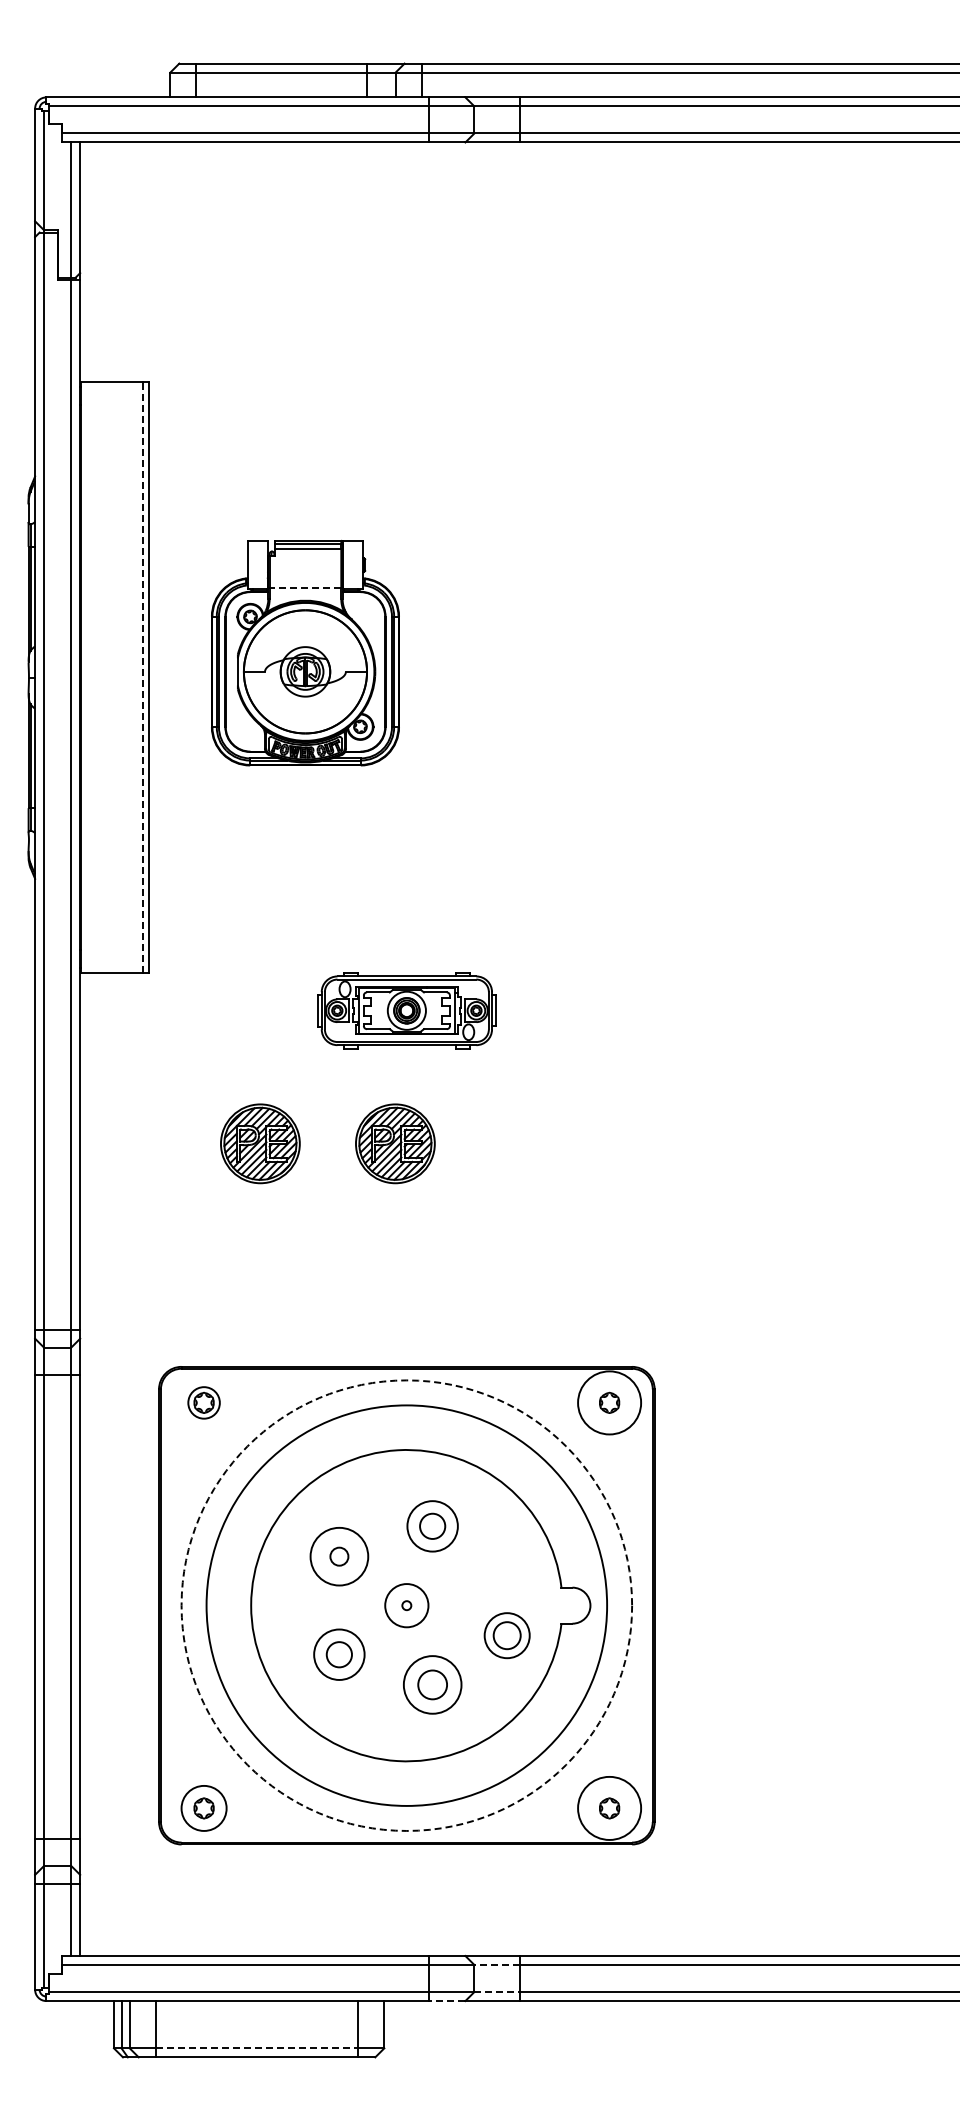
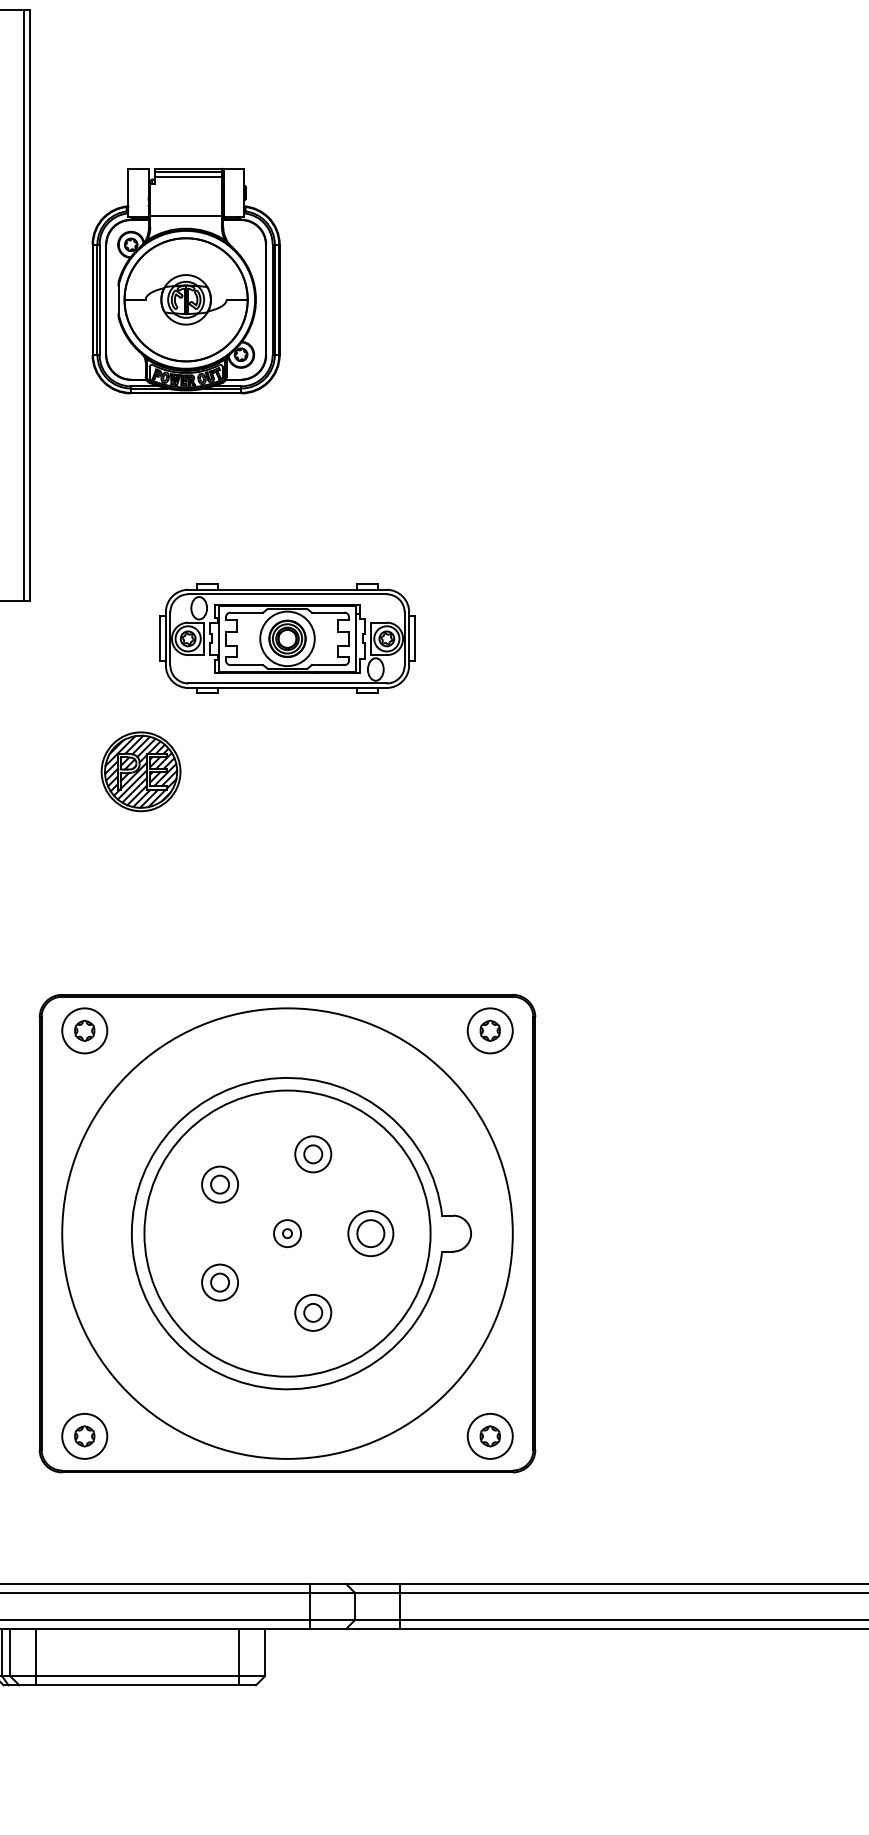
line: (305, 588) -> (186, 216), dashed -> solid
line: (143, 677) -> (24, 305), dashed -> solid
part: (406, 1010) -> (287, 638), size x1.43
part: (395, 1143) -> (276, 771), removed
circle: (203, 1402) -> (84, 1030), size x1.43
circle: (609, 1402) -> (490, 1030), size x0.71
part: (432, 1526) -> (313, 1154), size x0.71
circle: (339, 1556) -> (220, 1184), size x0.62
circle: (406, 1605) -> (287, 1233), dashed -> solid
circle: (406, 1605) -> (287, 1233), size x0.62
circle: (406, 1605) -> (287, 1233), size x0.71
part: (506, 1635) -> (370, 1233), moved
part: (339, 1654) -> (220, 1282), size x0.71
part: (432, 1684) -> (313, 1312), size x0.62
circle: (609, 1807) -> (490, 1435), size x0.71
line: (496, 1965) -> (377, 1593), dashed -> solid
line: (496, 1992) -> (377, 1620), dashed -> solid
line: (446, 2001) -> (327, 1629), dashed -> solid
line: (257, 2048) -> (138, 1676), dashed -> solid

